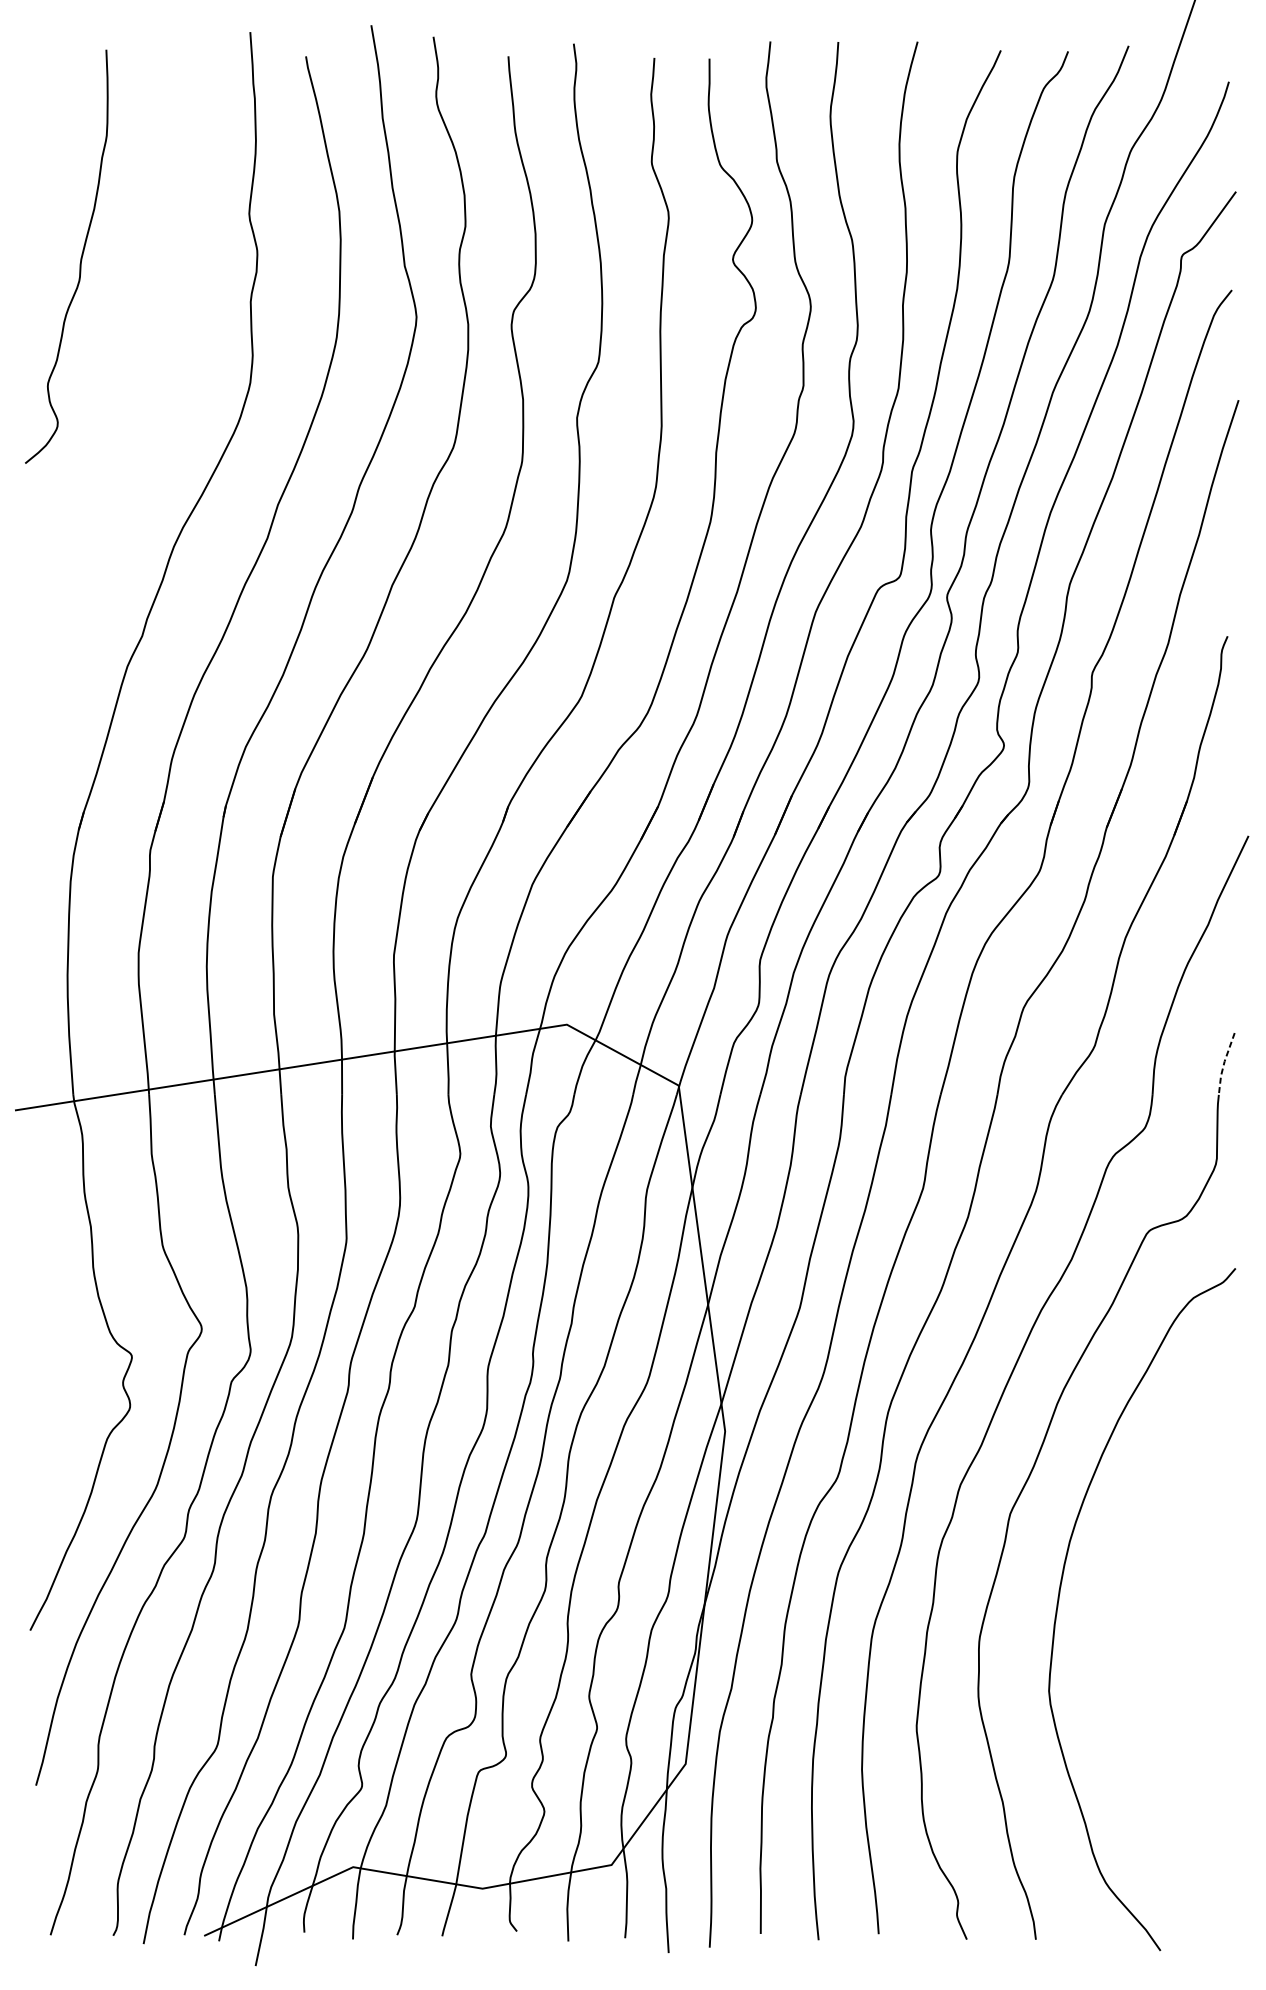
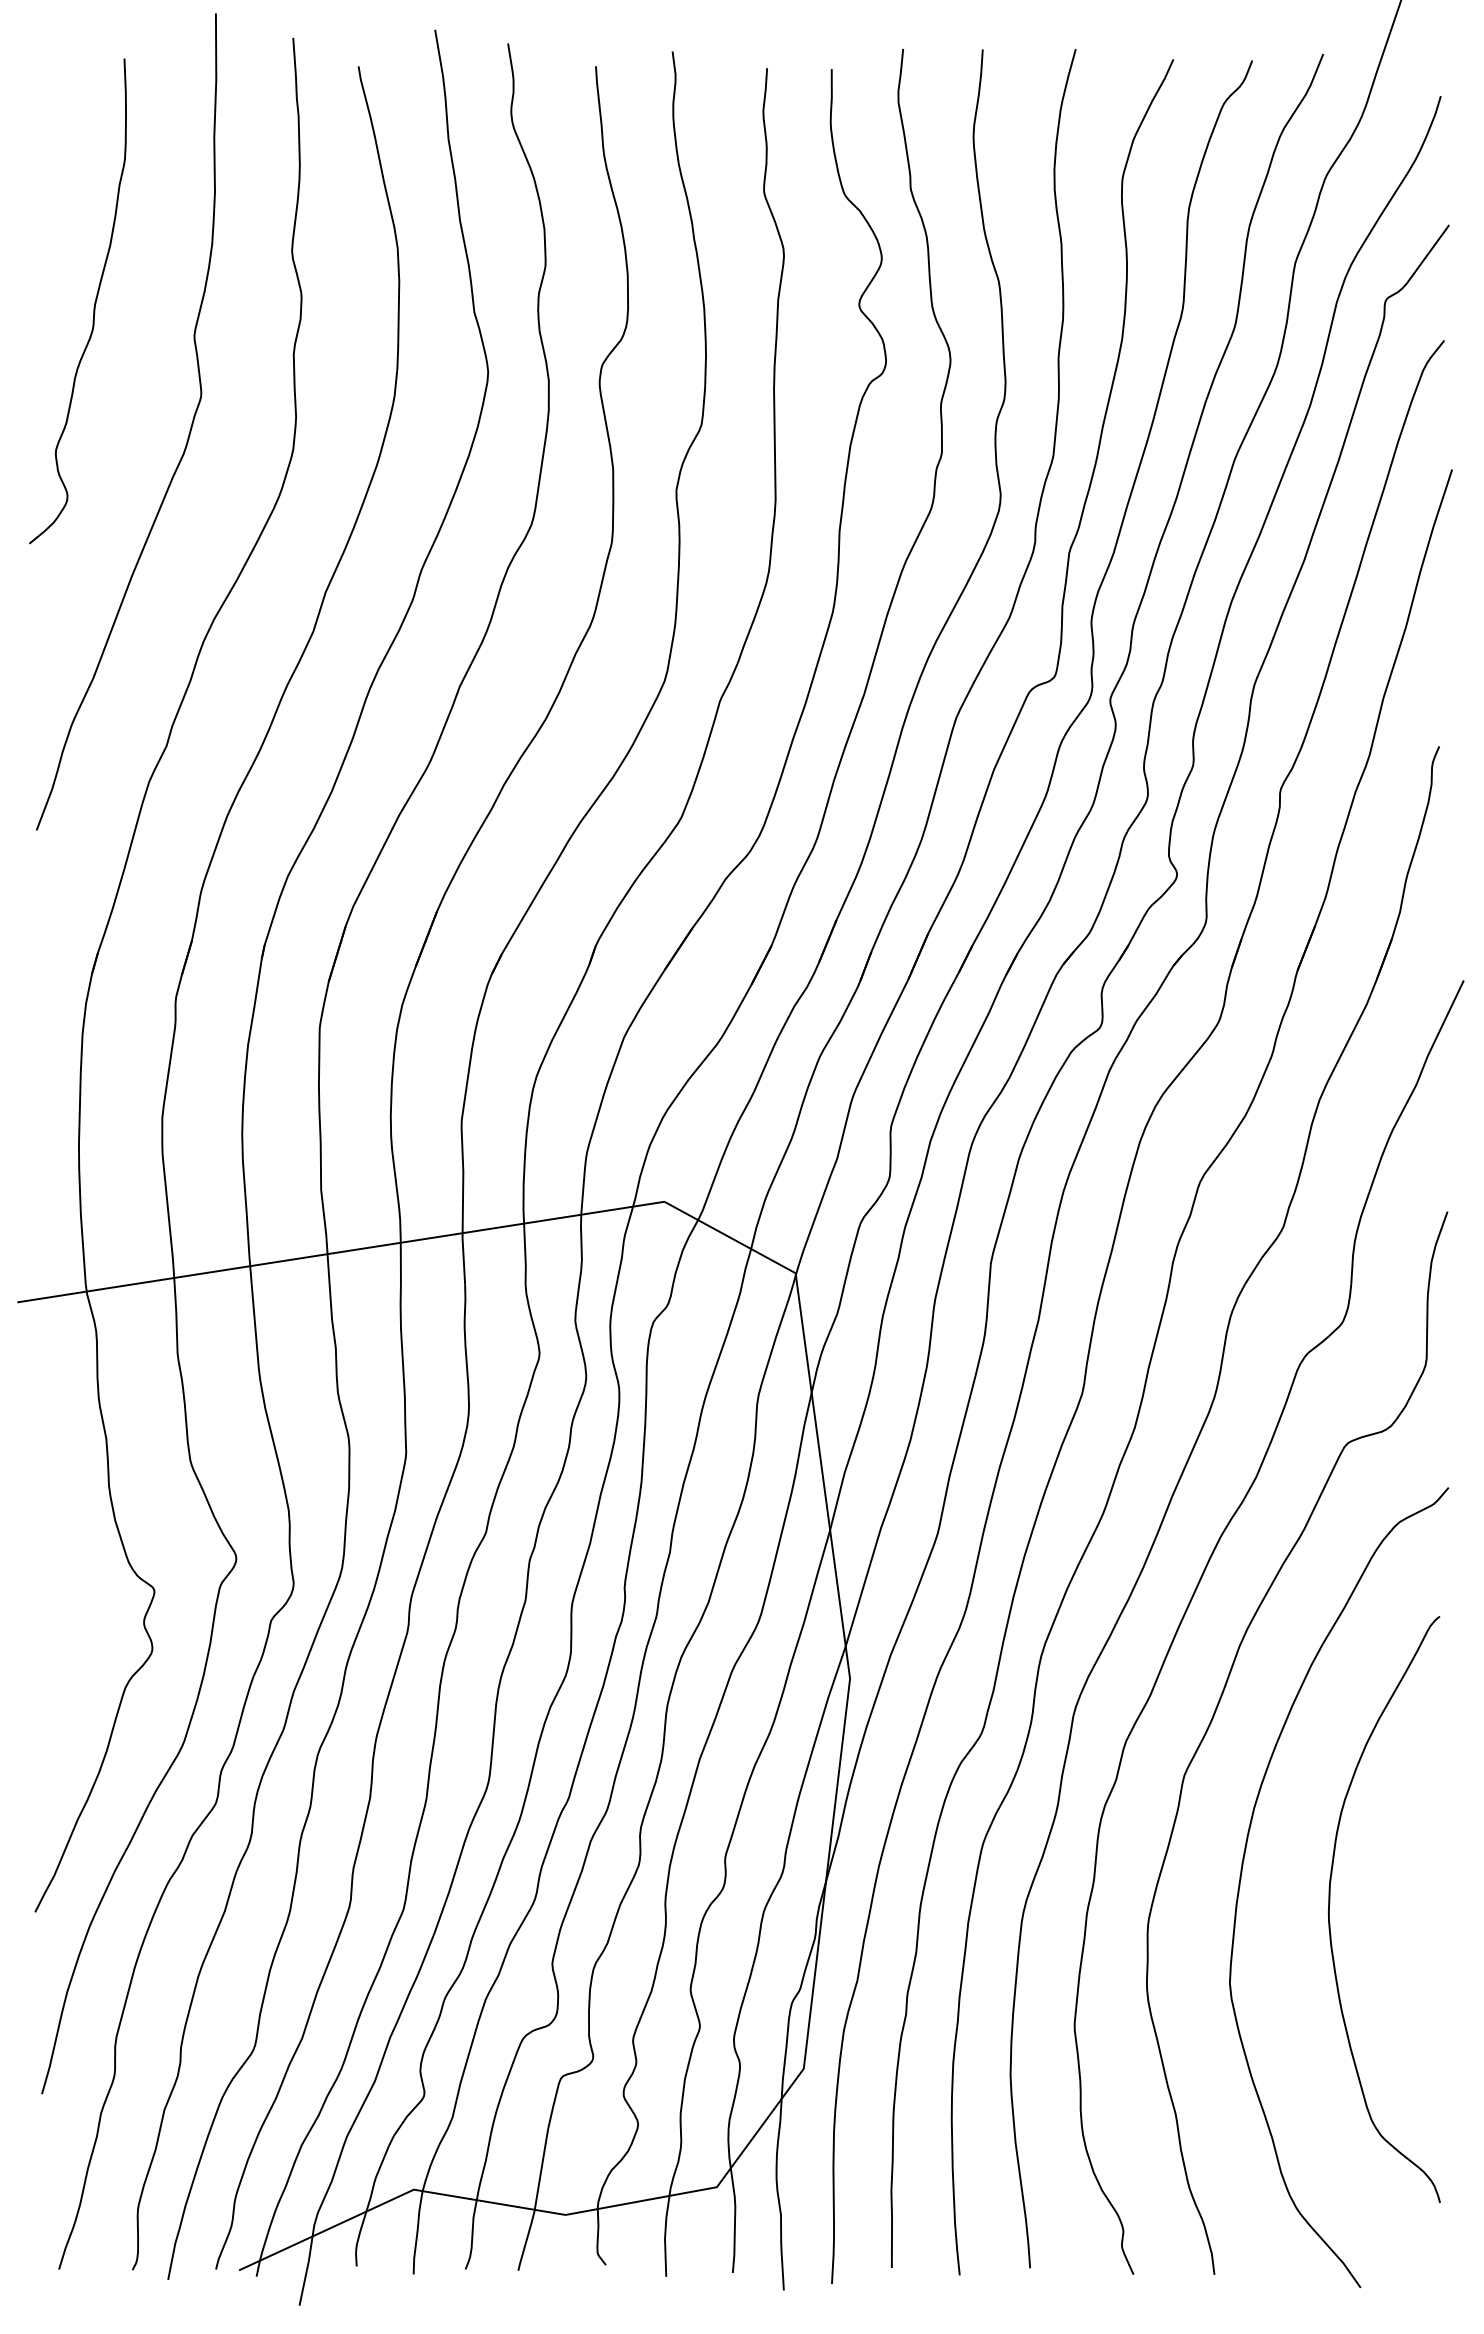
curve: (160, 372) -> (187, 437), added
line: (1224, 1063) -> (1435, 1247), dashed -> solid
curve: (1134, 1623) -> (1330, 1903), added

